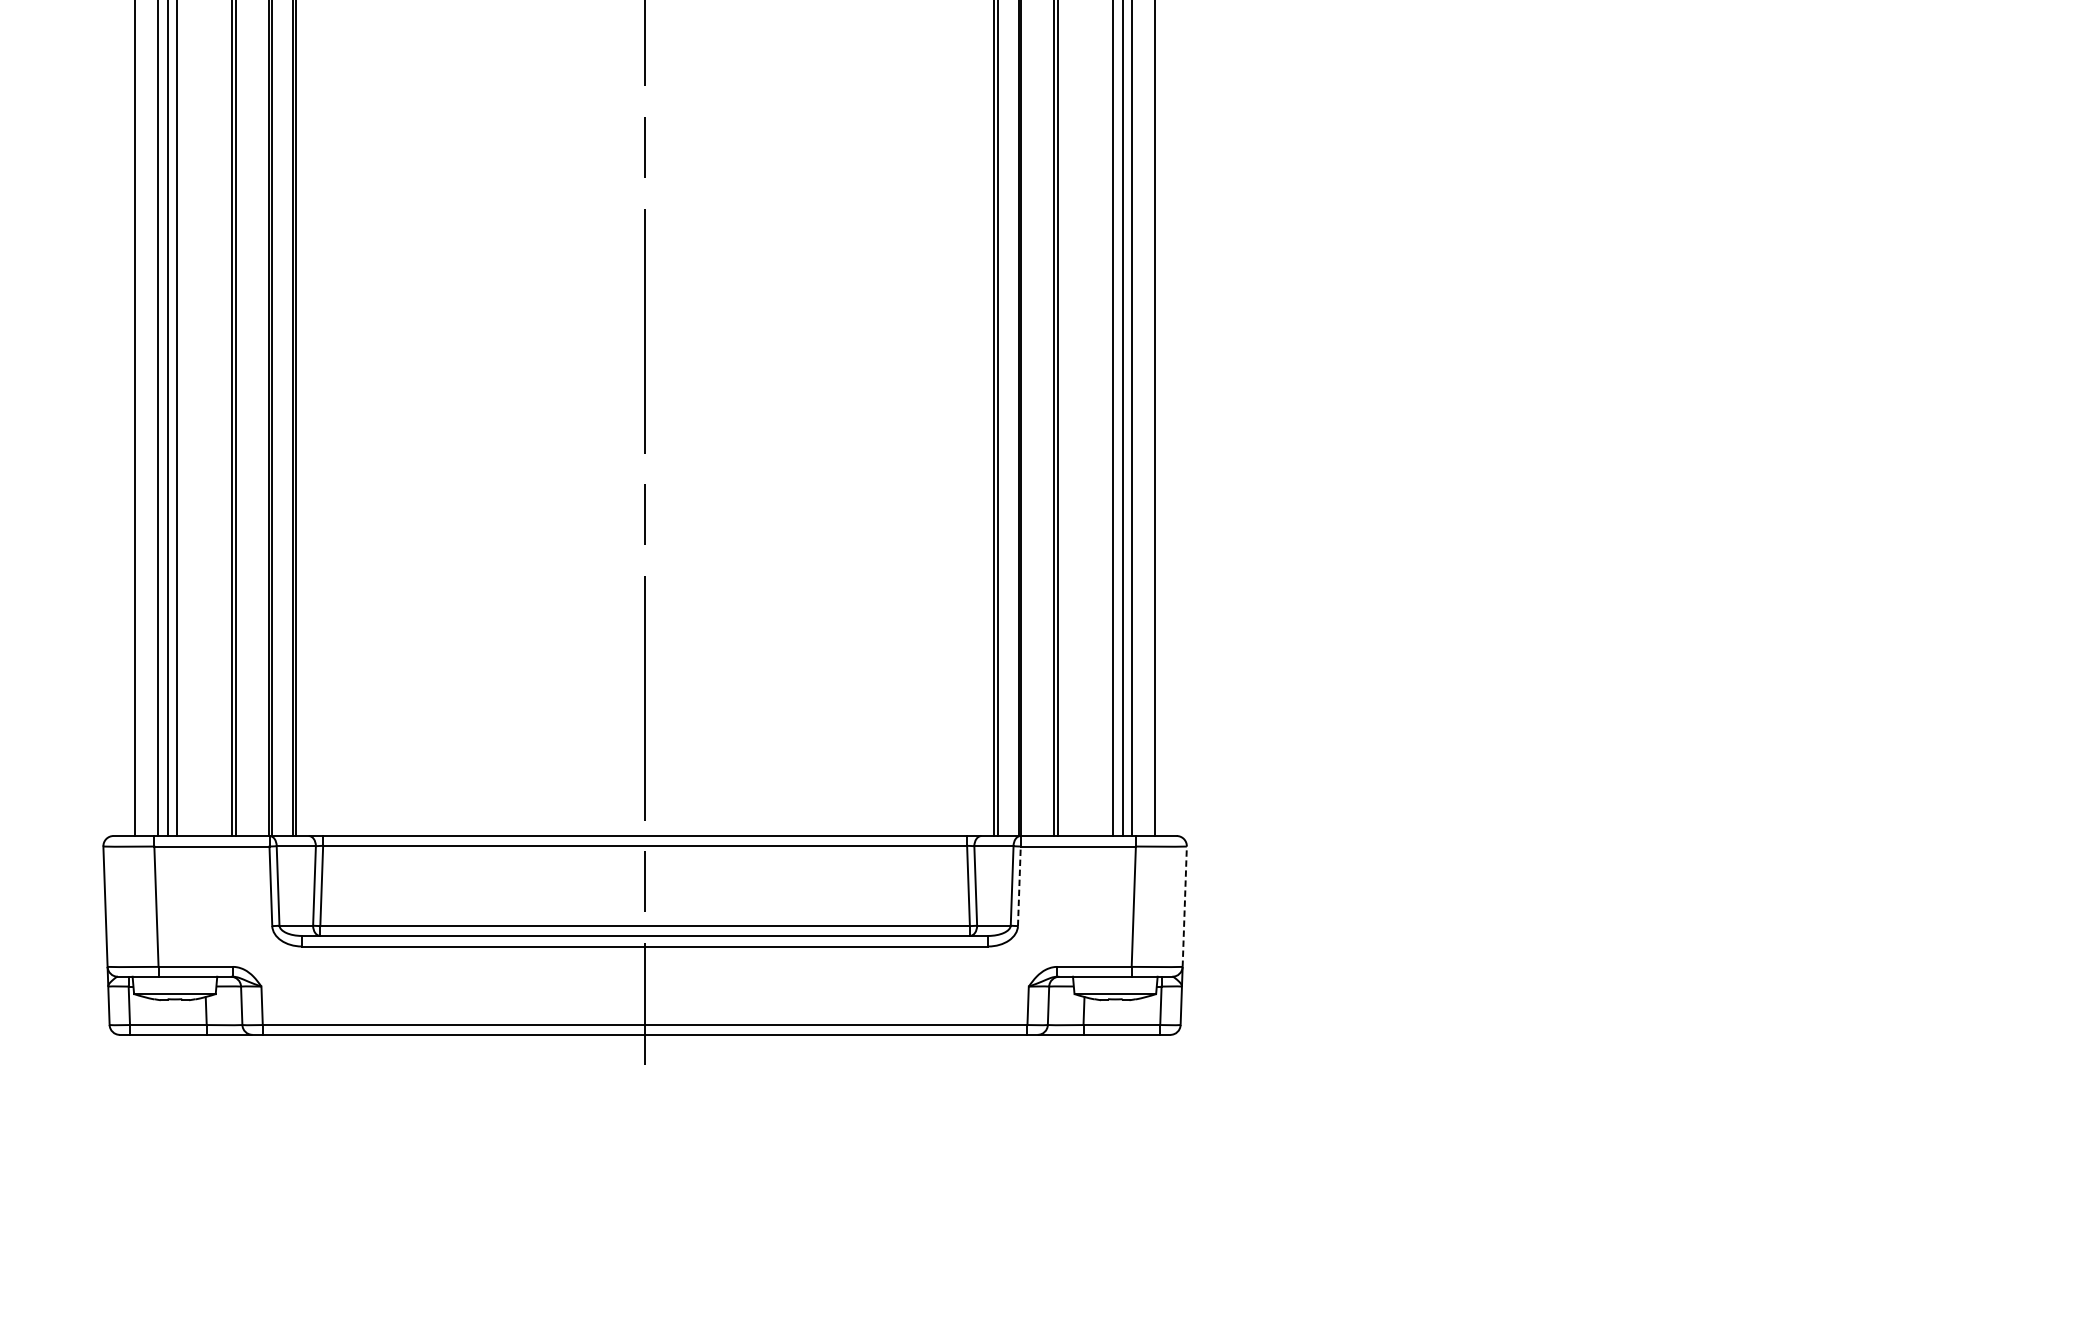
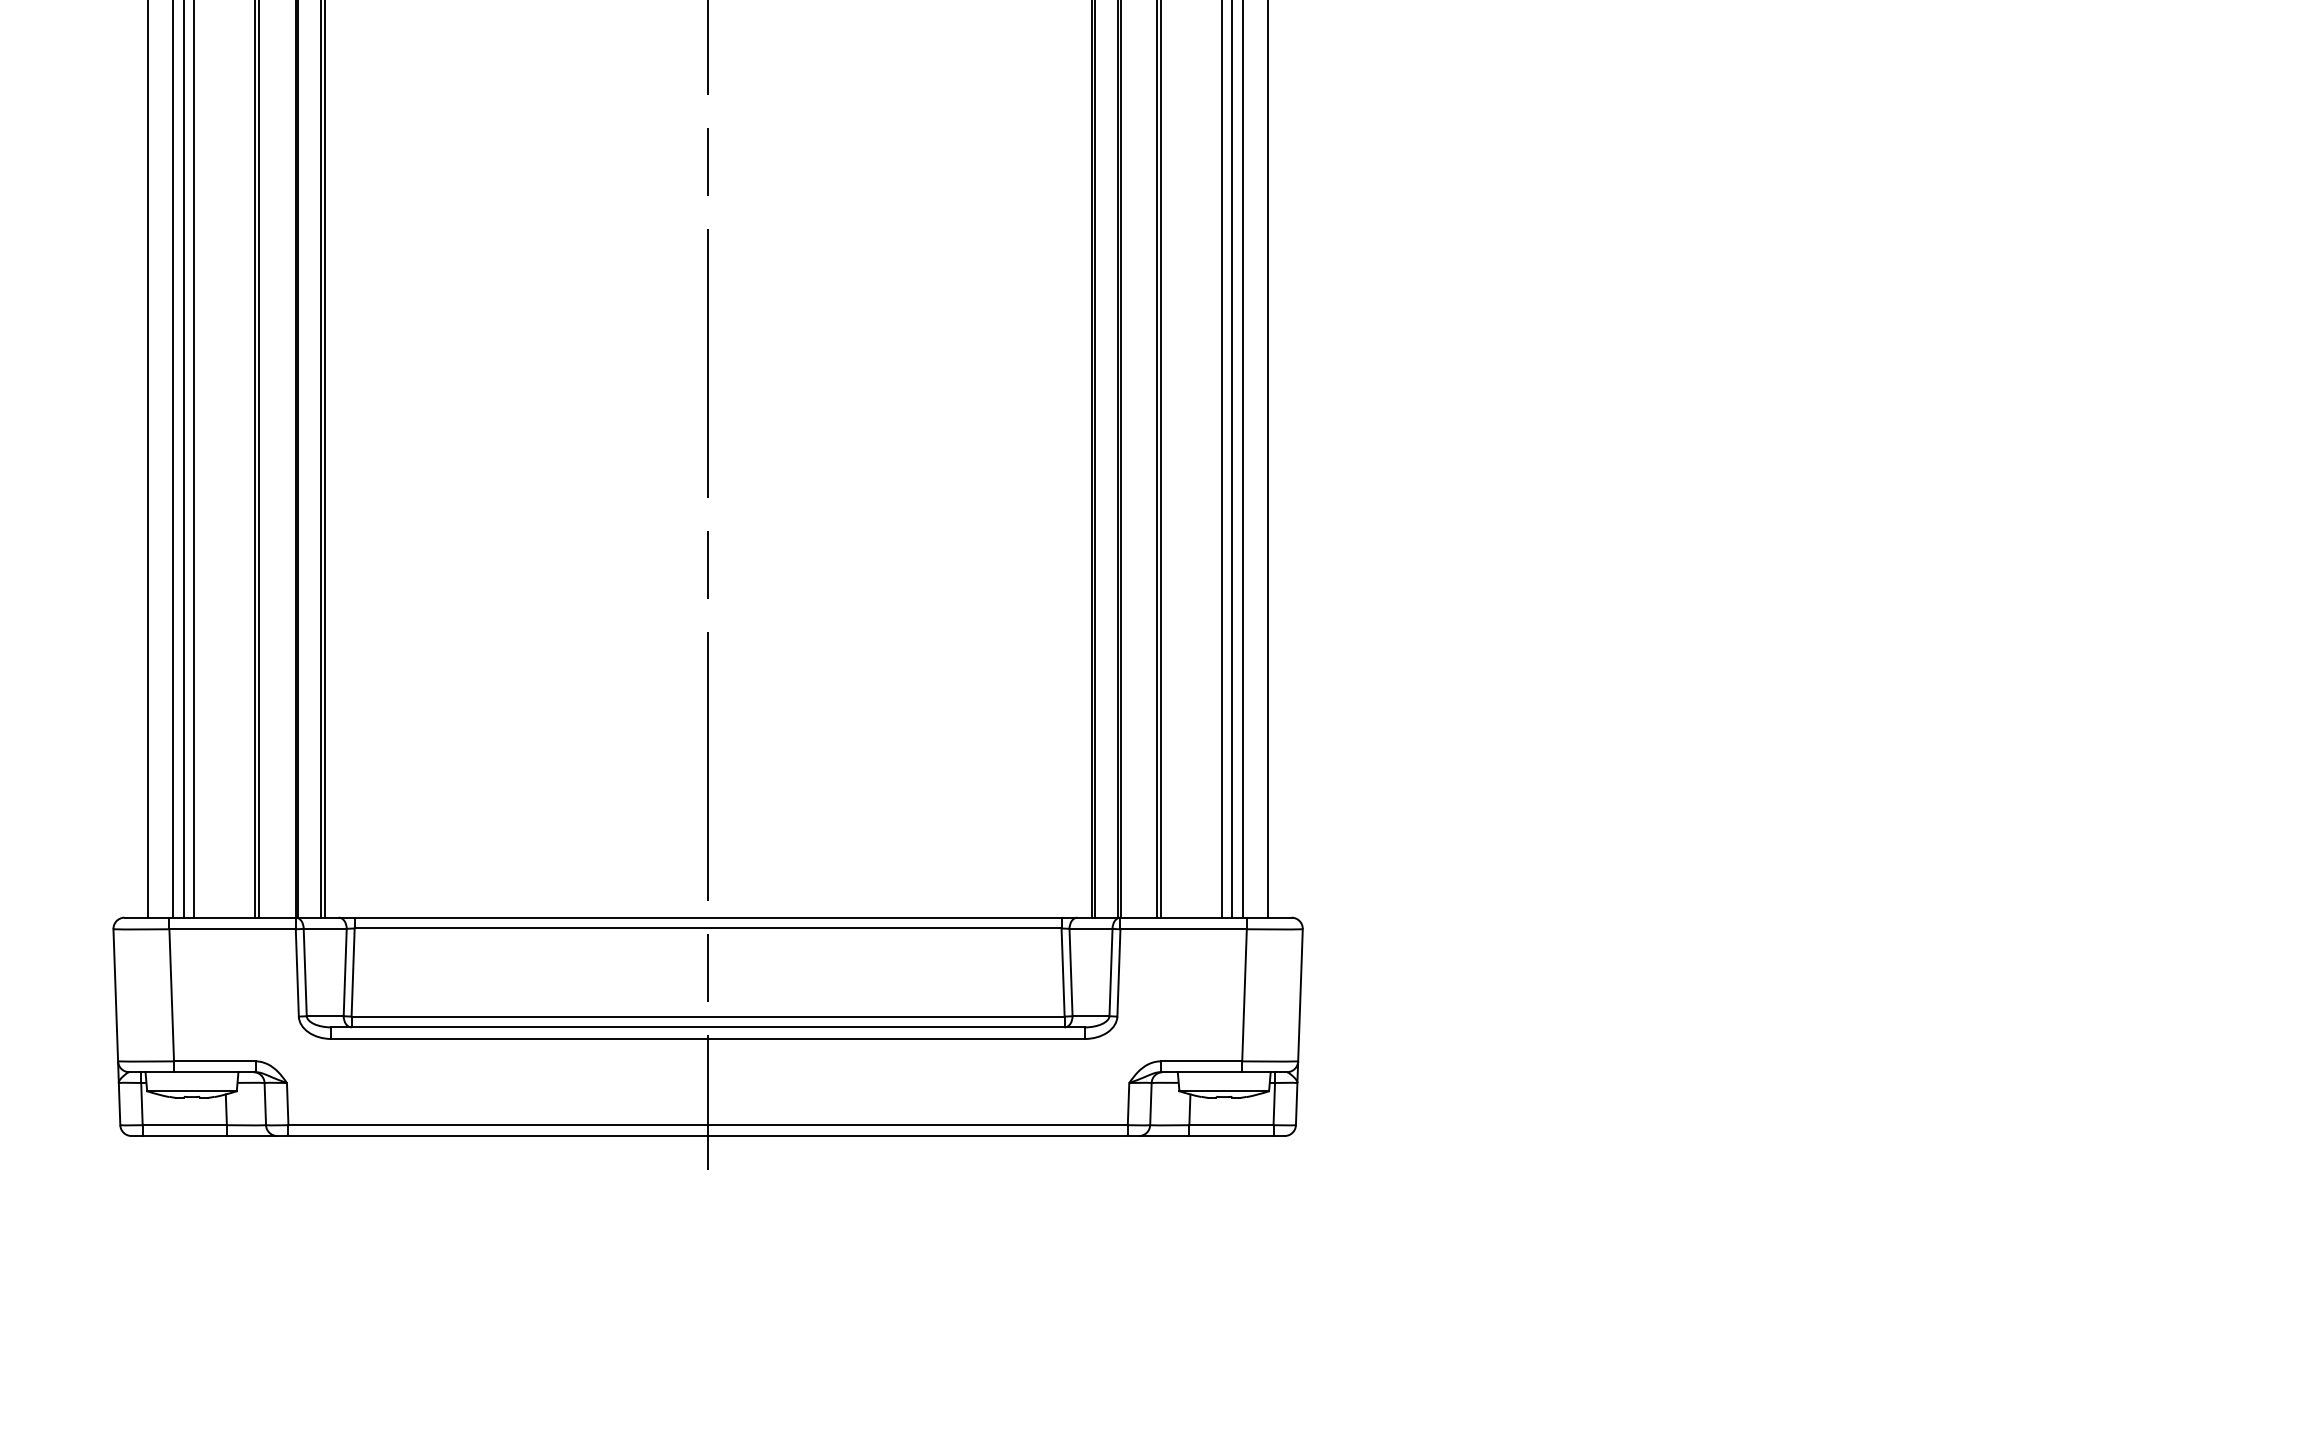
line: (1018, 885) -> (1118, 972), dashed -> solid
line: (1184, 905) -> (1300, 994), dashed -> solid

